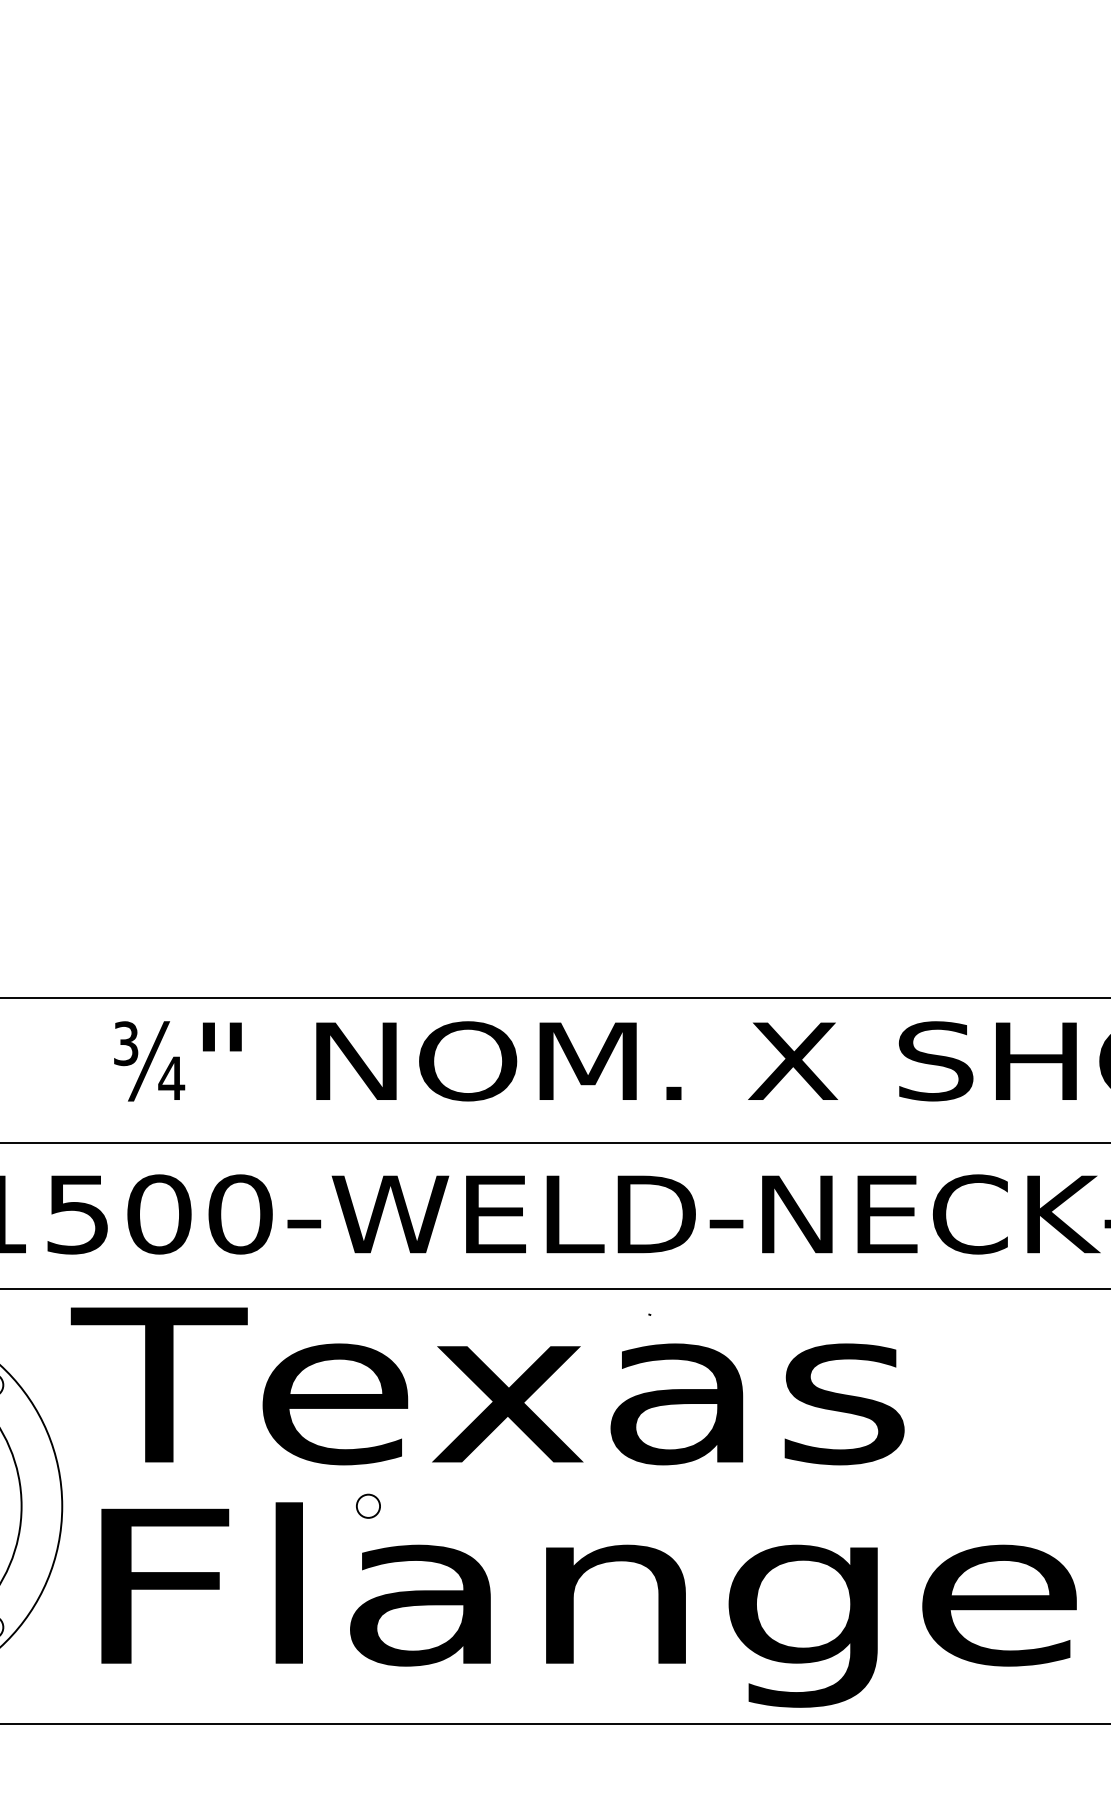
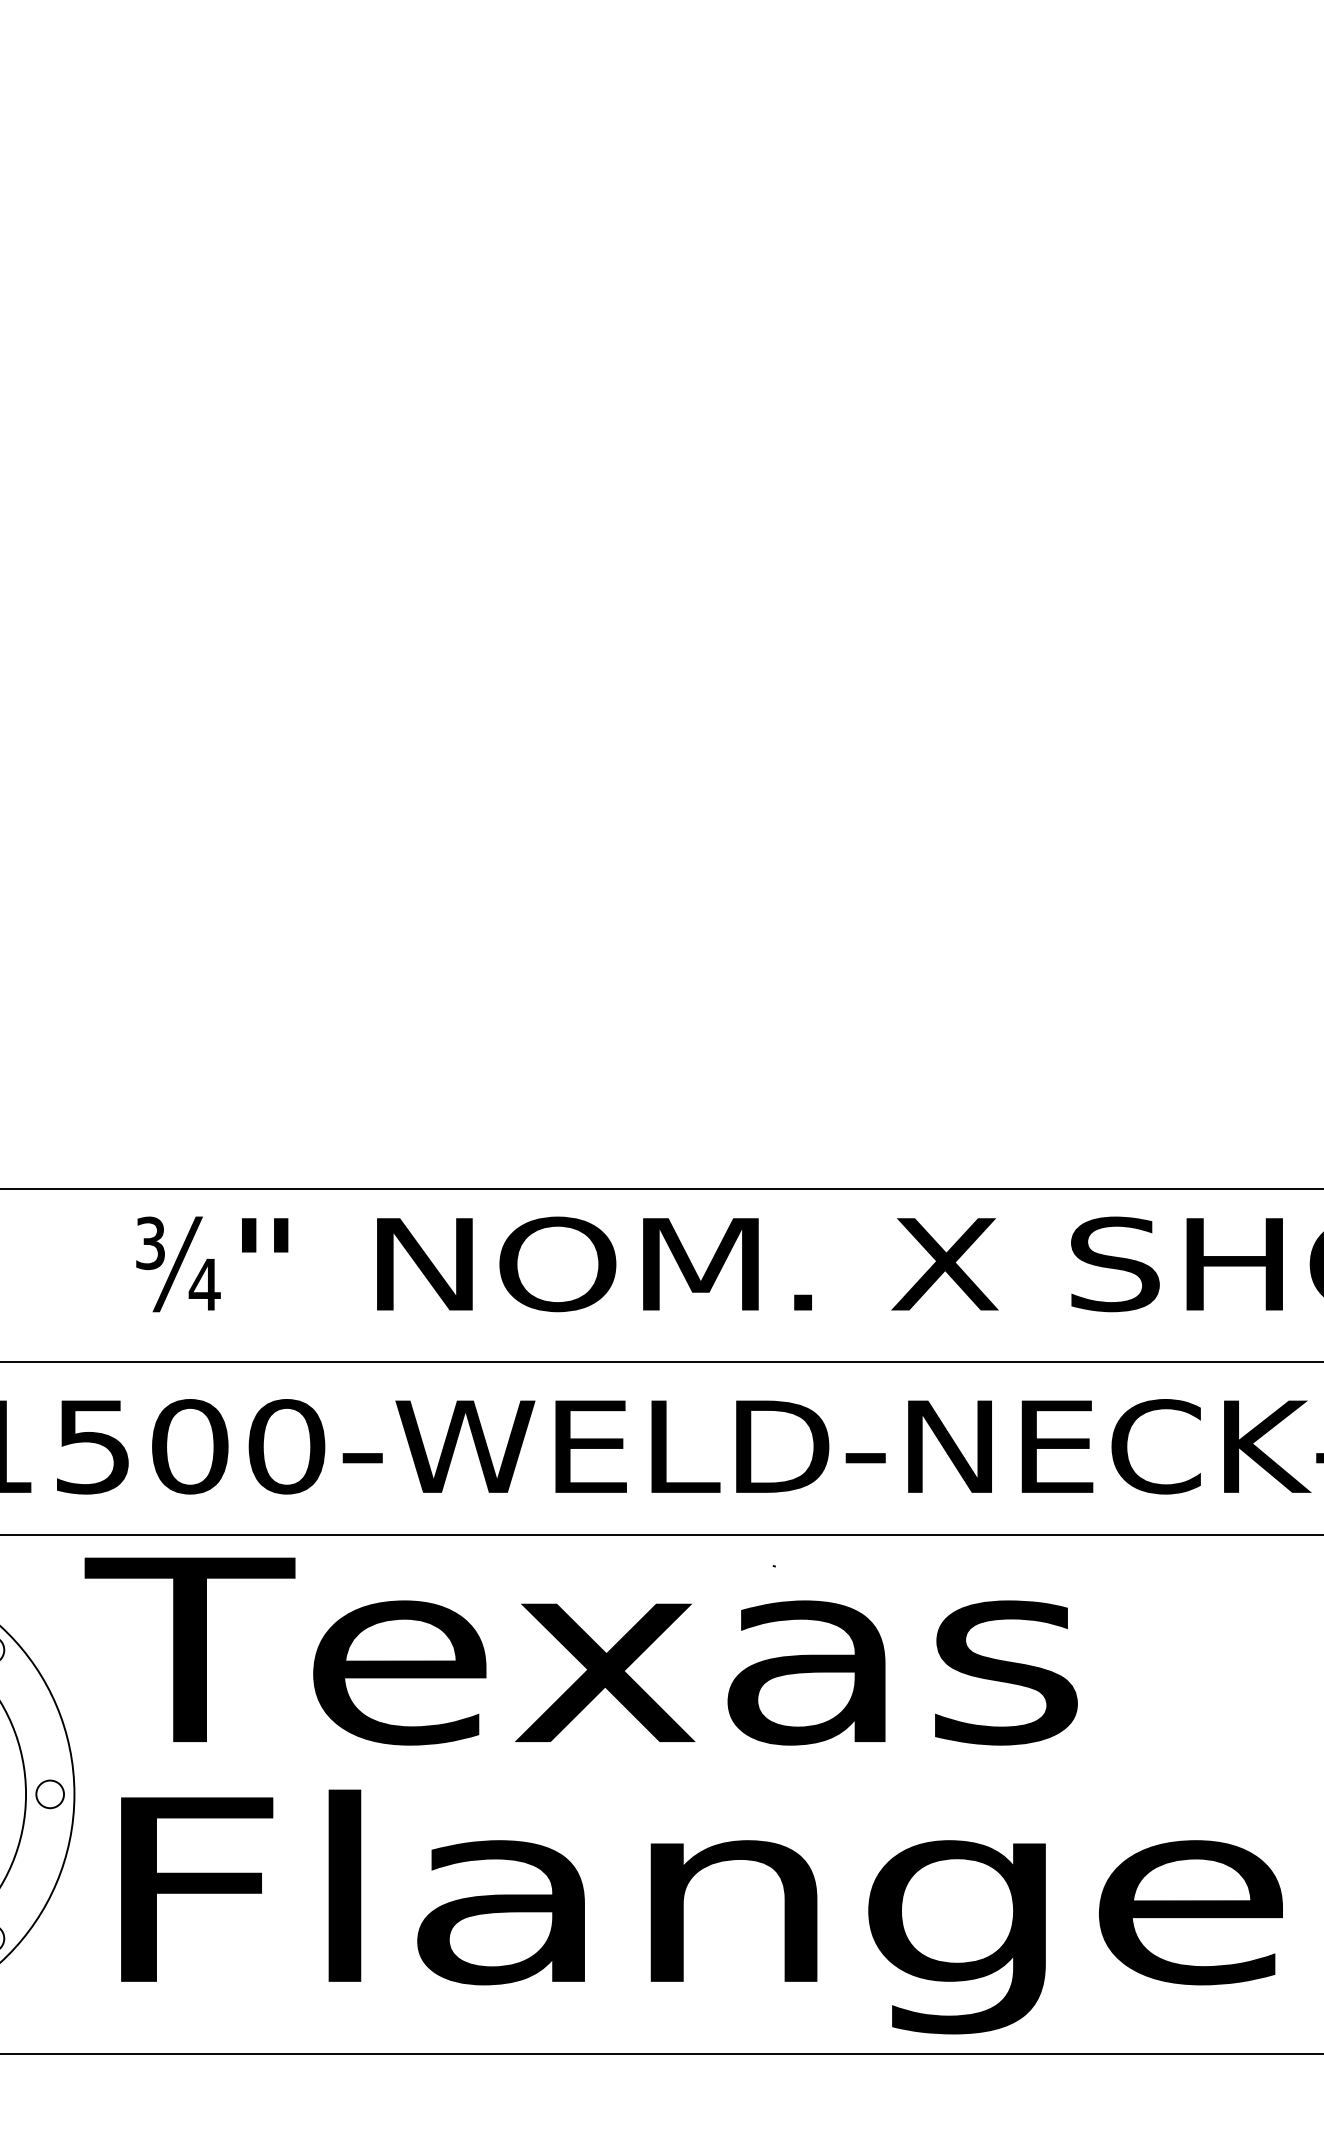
circle: (367, 1506) -> (49, 1794), moved

